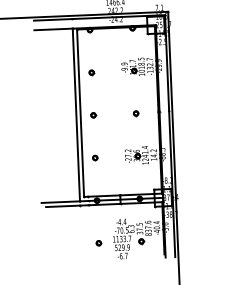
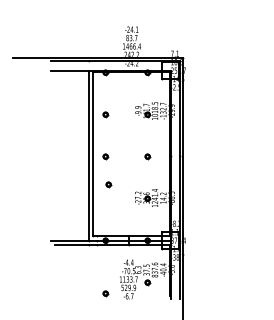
part: (95, 157) -> (108, 184), moved
part: (98, 243) -> (105, 293), moved

